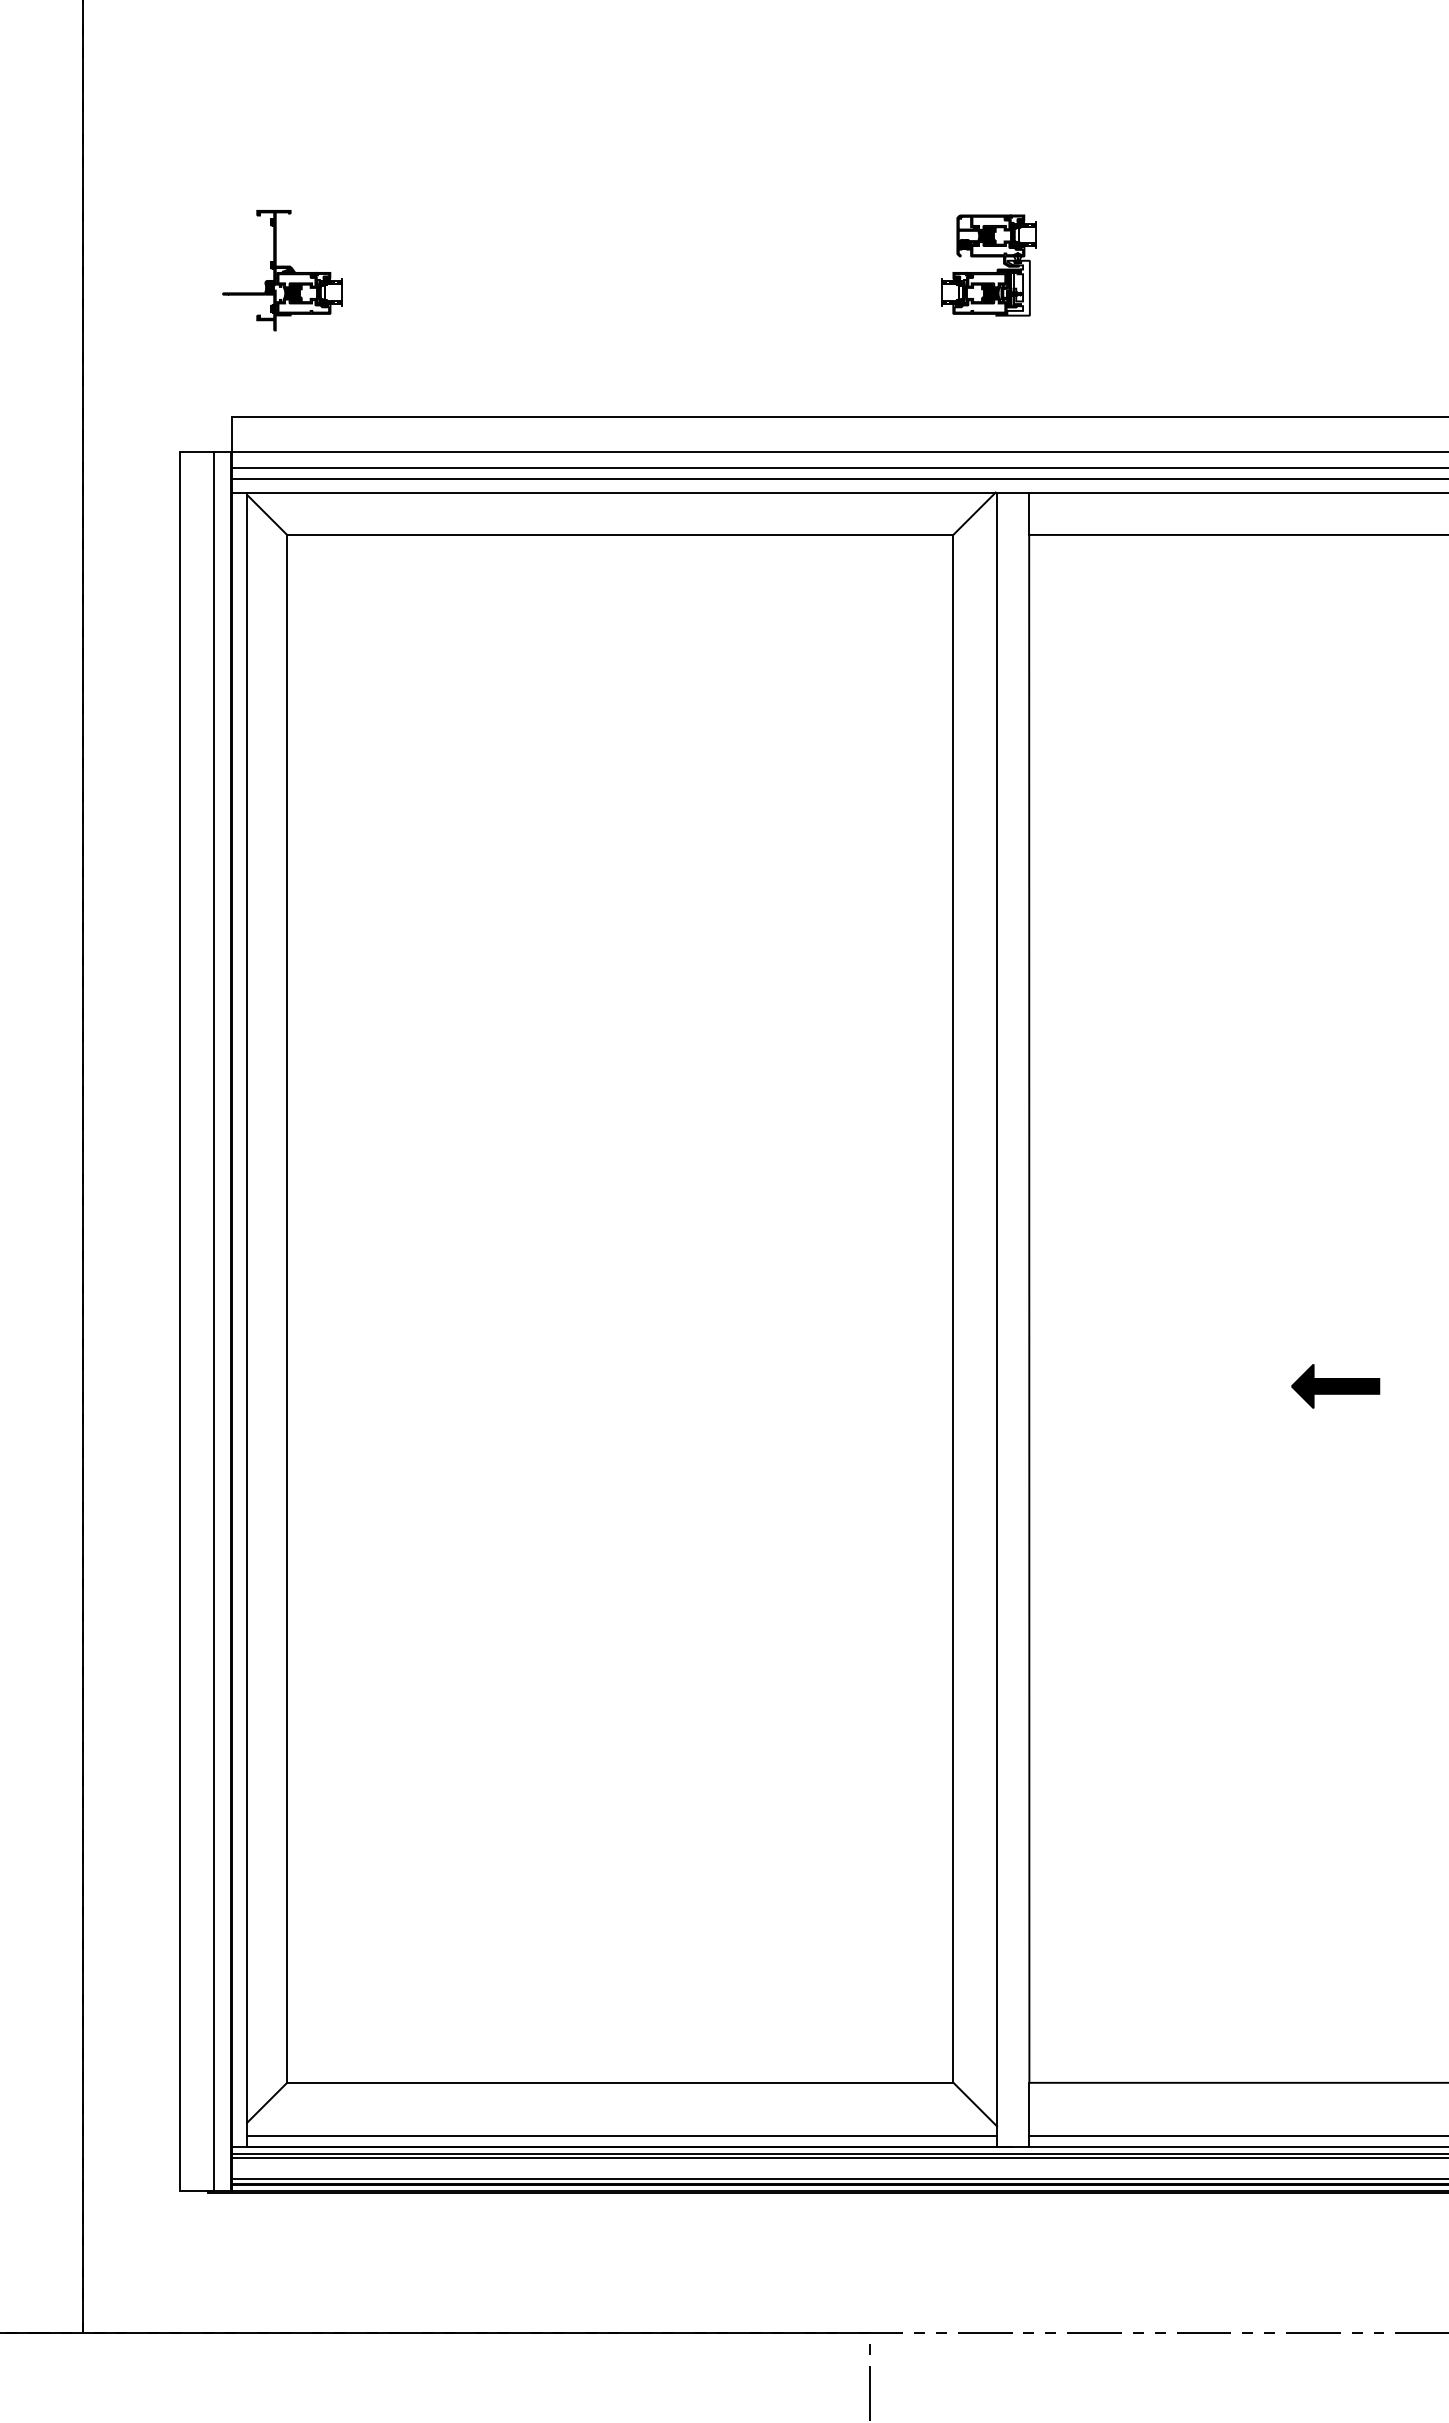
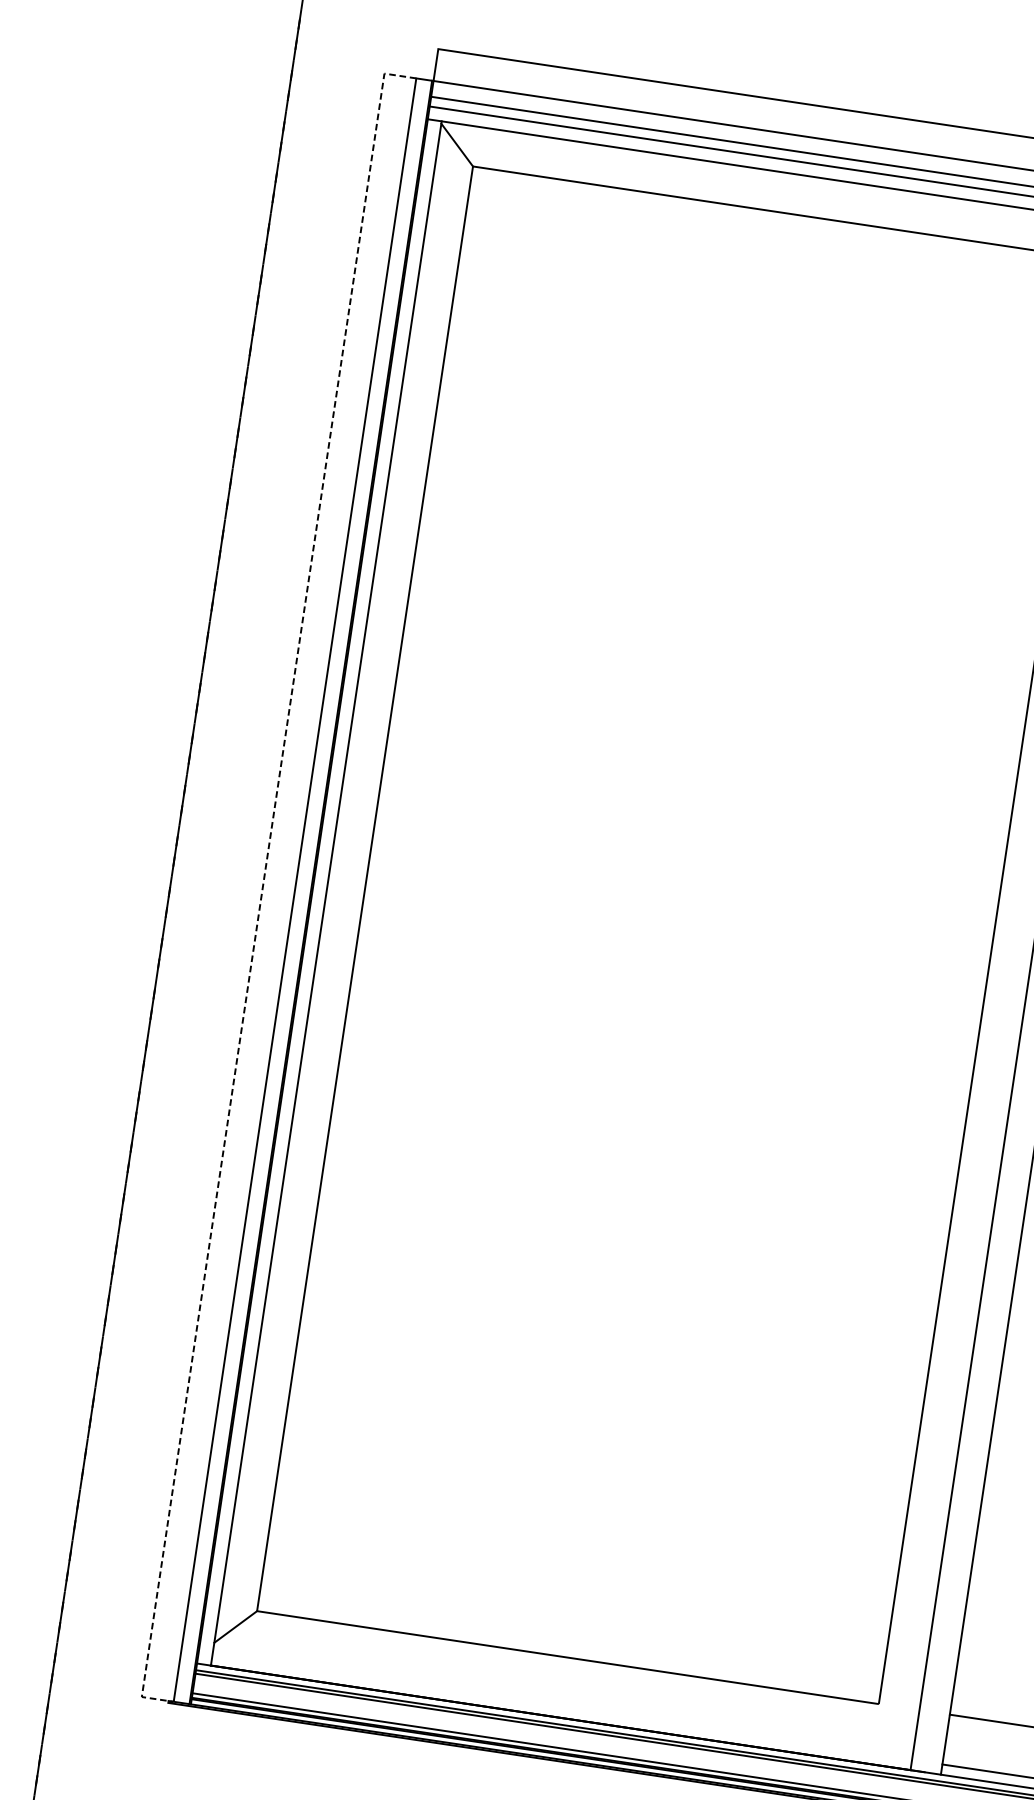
line: (179, 1321) -> (262, 885), solid -> dashed
line: (975, 2104) -> (896, 1727), removed
line: (621, 2136) -> (561, 1707), removed

